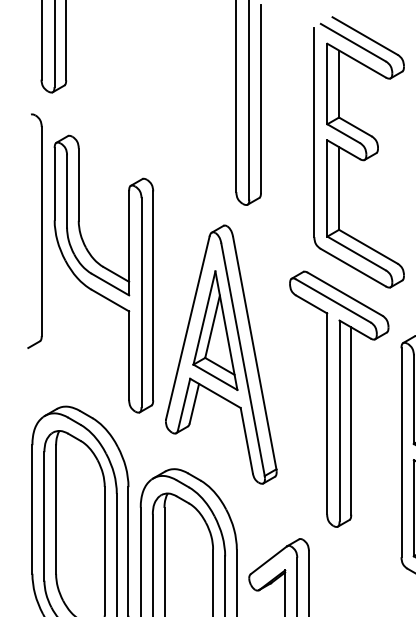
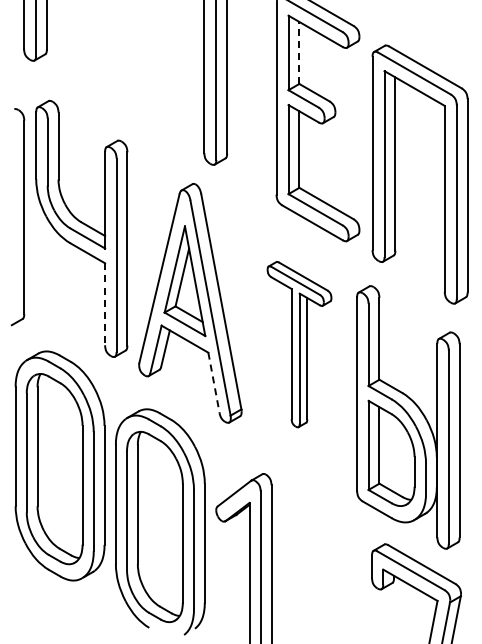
line: (339, 83) -> (299, 52), solid -> dashed
part: (34, 231) -> (17, 217), moved
line: (129, 355) -> (105, 304), solid -> dashed
part: (339, 399) -> (299, 344), size x0.7
line: (246, 440) -> (213, 382), solid -> dashed

